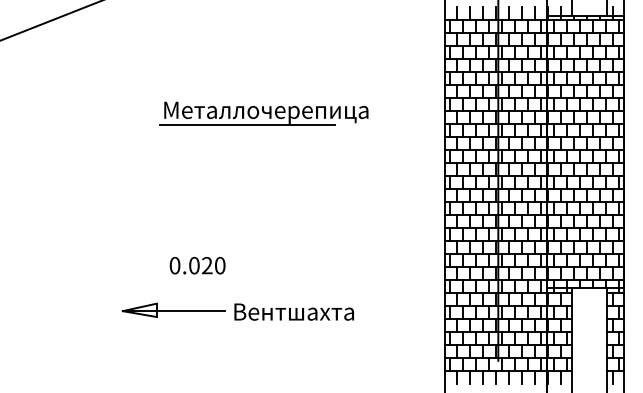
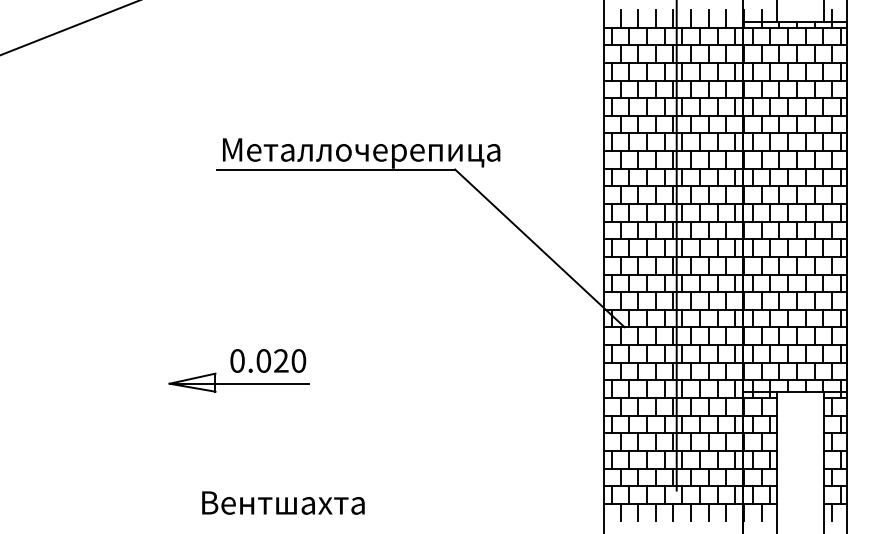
line: (397, 182) -> (539, 248), added
part: (173, 310) -> (238, 382), moved
text: (294, 311) -> (283, 502), moved

